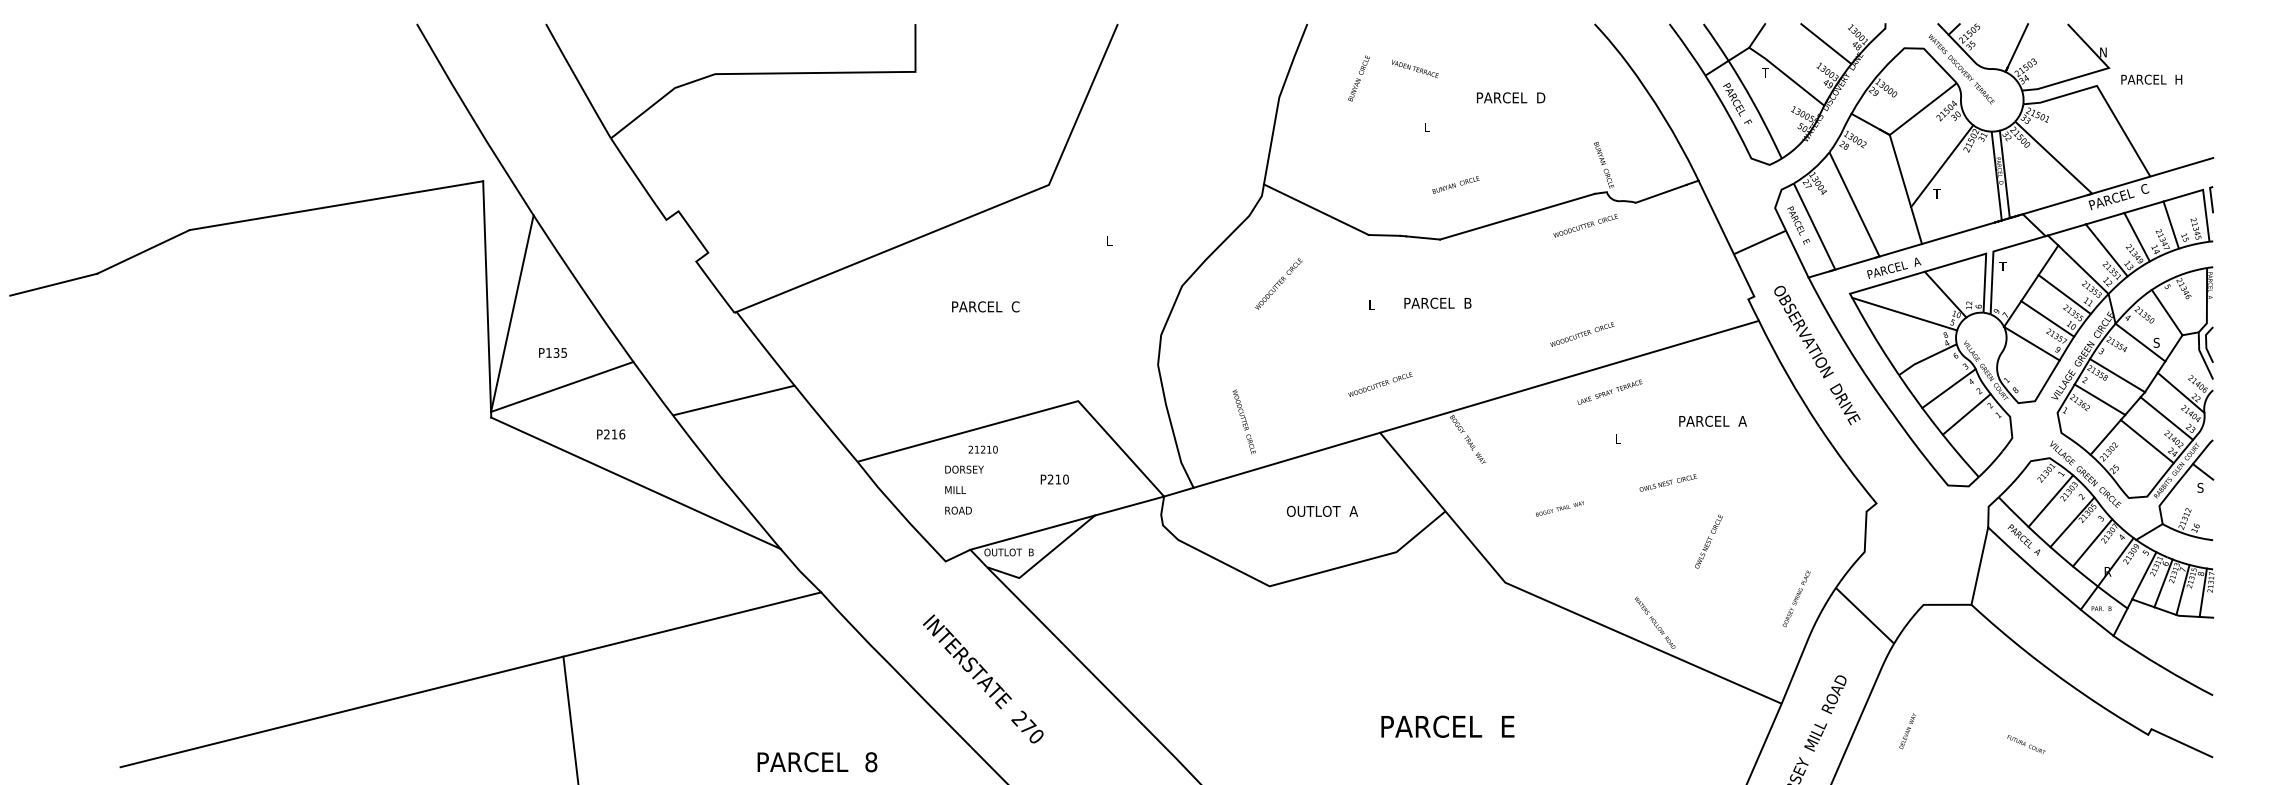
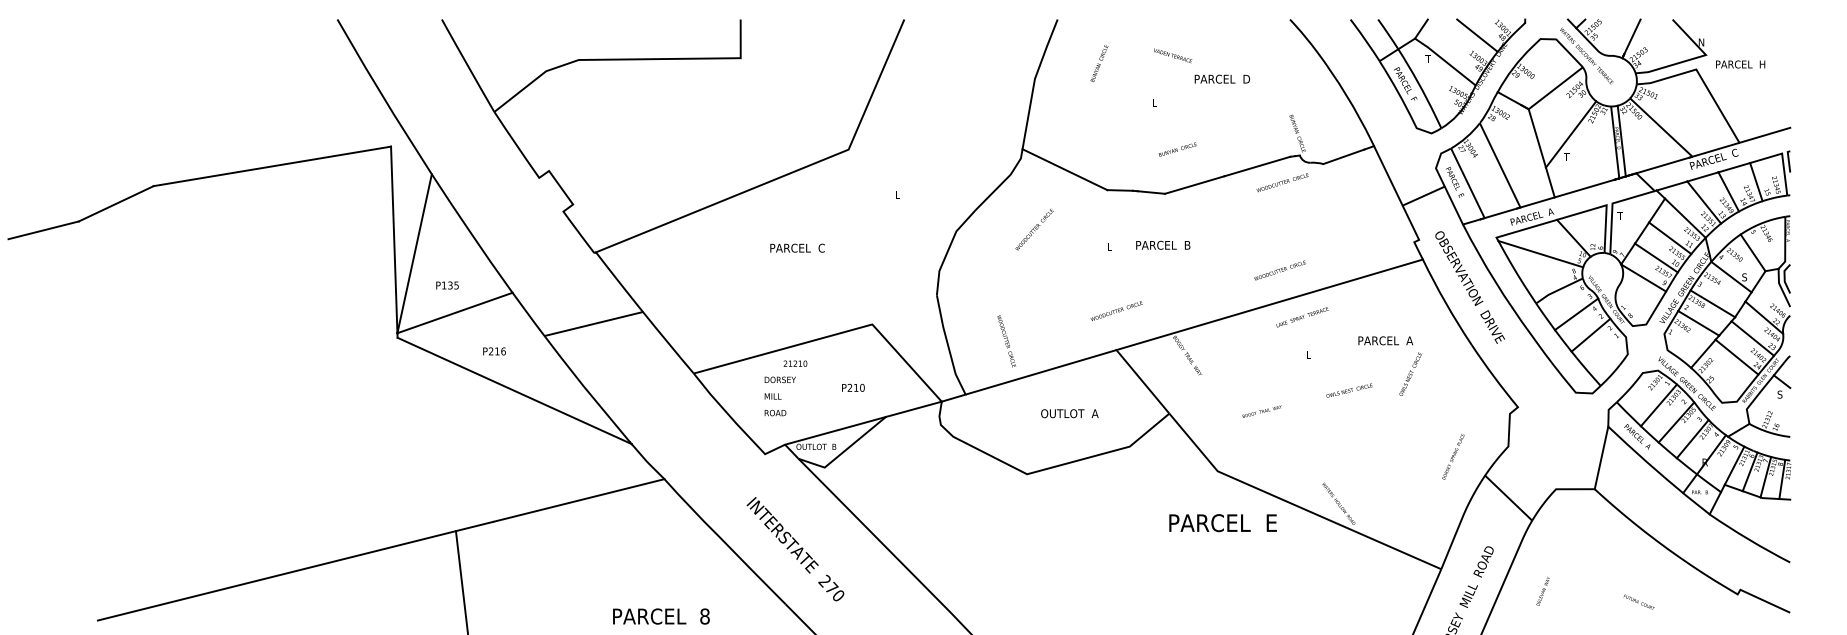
text: (1415, 68) -> (1173, 55), moved
text: (1708, 541) -> (1410, 374), moved
text: (1796, 598) -> (1453, 456), moved
text: (1447, 726) -> (1222, 522), moved

